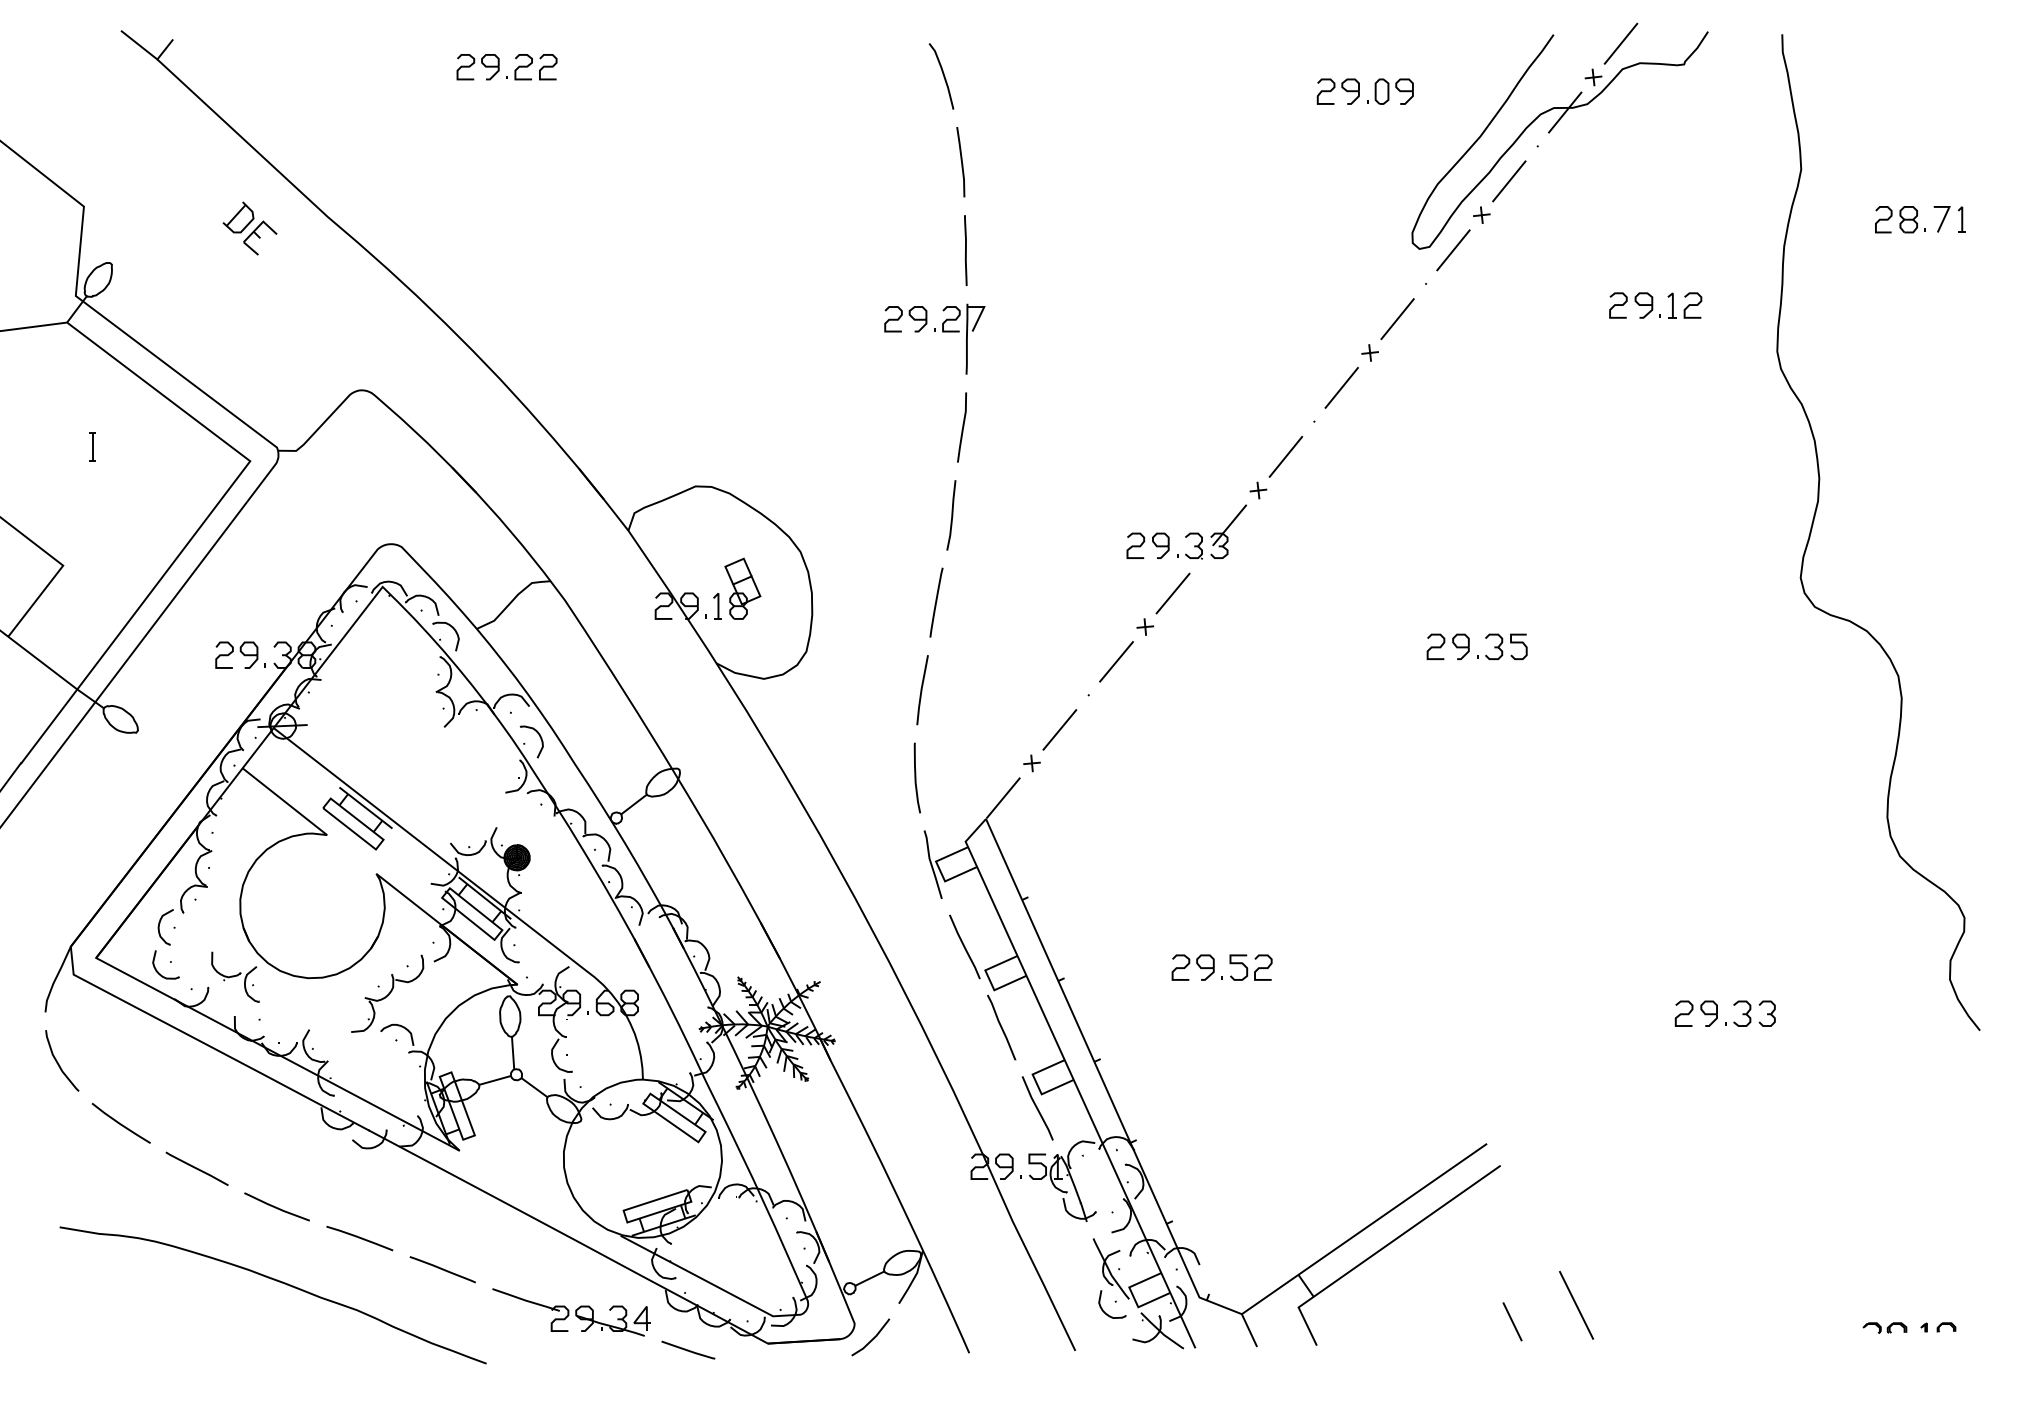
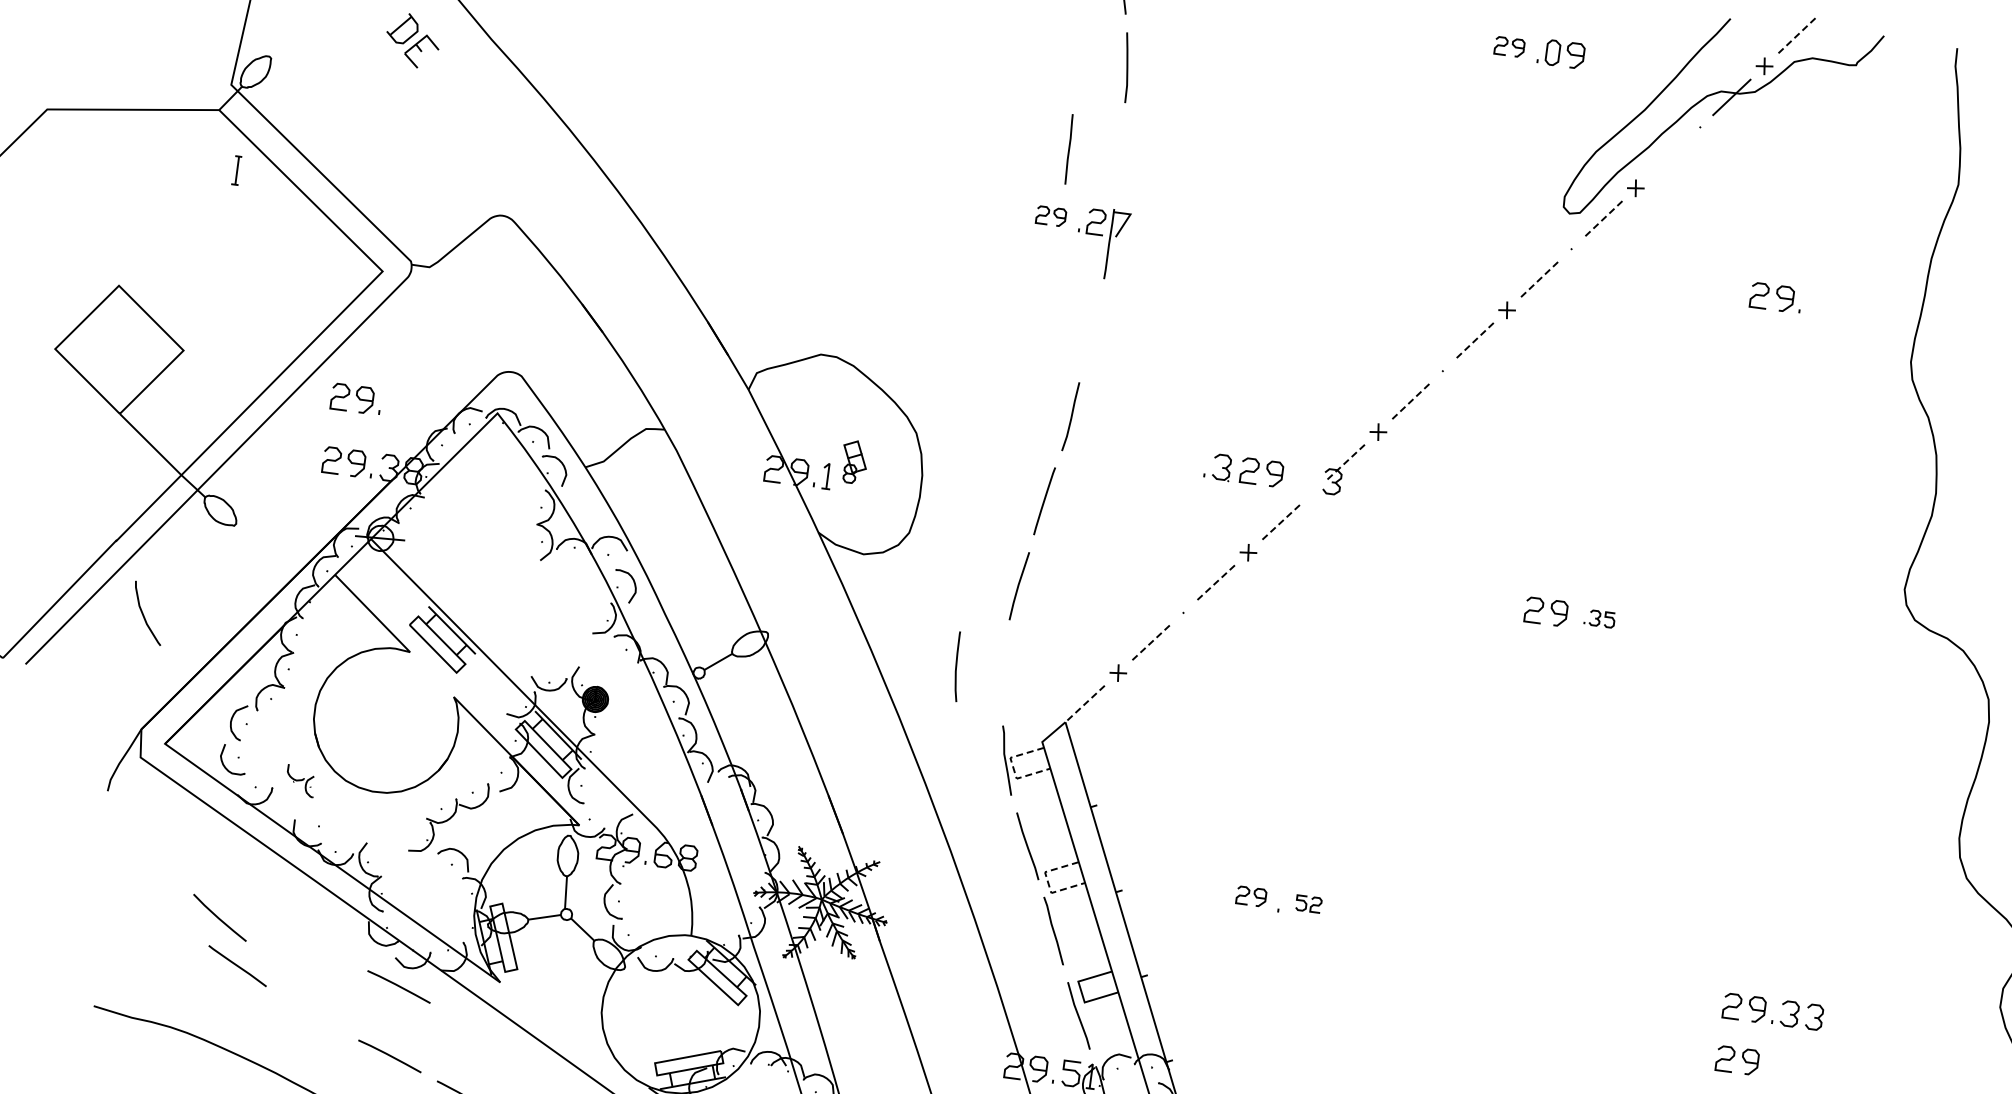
line: (1621, 43) -> (1796, 36), solid -> dashed
part: (1337, 91) -> (1508, 46), size x0.7
line: (1509, 181) -> (1667, 158), removed
line: (965, 250) -> (1068, 149), moved
line: (1453, 250) -> (1603, 219), solid -> dashed
part: (1684, 305) -> (1824, 304), removed
part: (905, 319) -> (1050, 216), size x0.7
line: (1397, 319) -> (1538, 280), solid -> dashed
line: (1341, 387) -> (1474, 340), solid -> dashed
line: (962, 427) -> (1093, 330), removed
part: (92, 446) -> (236, 169), moved
line: (1285, 456) -> (1409, 401), solid -> dashed
line: (1229, 526) -> (1345, 464), solid -> dashed
part: (1189, 545) -> (1217, 466), moved
part: (742, 588) -> (854, 461), size x0.7
part: (240, 590) -> (356, 398), added
line: (1173, 593) -> (1280, 523), solid -> dashed
part: (1502, 646) -> (1600, 618), size x0.6
line: (1116, 661) -> (1215, 583), solid -> dashed
line: (1059, 729) -> (1149, 643), solid -> dashed
curve: (916, 777) -> (957, 666), moved
line: (1003, 798) -> (1085, 704), solid -> dashed
line: (940, 871) -> (1013, 768), solid -> dashed
part: (1192, 967) -> (1250, 896), size x0.7
part: (1250, 967) -> (1308, 903), size x0.6
part: (235, 976) -> (300, 780), size x0.6
line: (989, 980) -> (1047, 882), solid -> dashed
curve: (58, 1062) -> (144, 614), moved
part: (1695, 1066) -> (1736, 1060), added
line: (119, 1122) -> (218, 916), moved
line: (359, 1168) -> (398, 986), added
curve: (276, 1206) -> (311, 1013), removed

